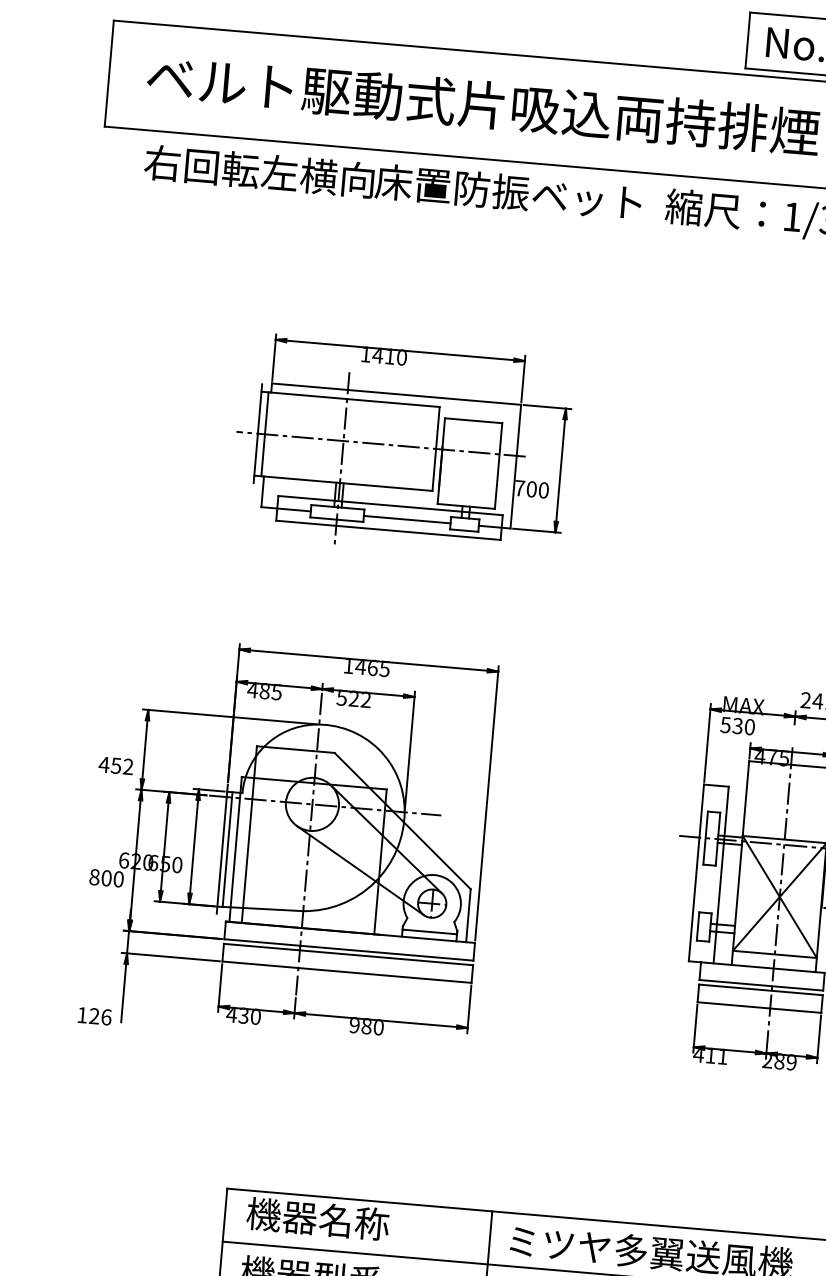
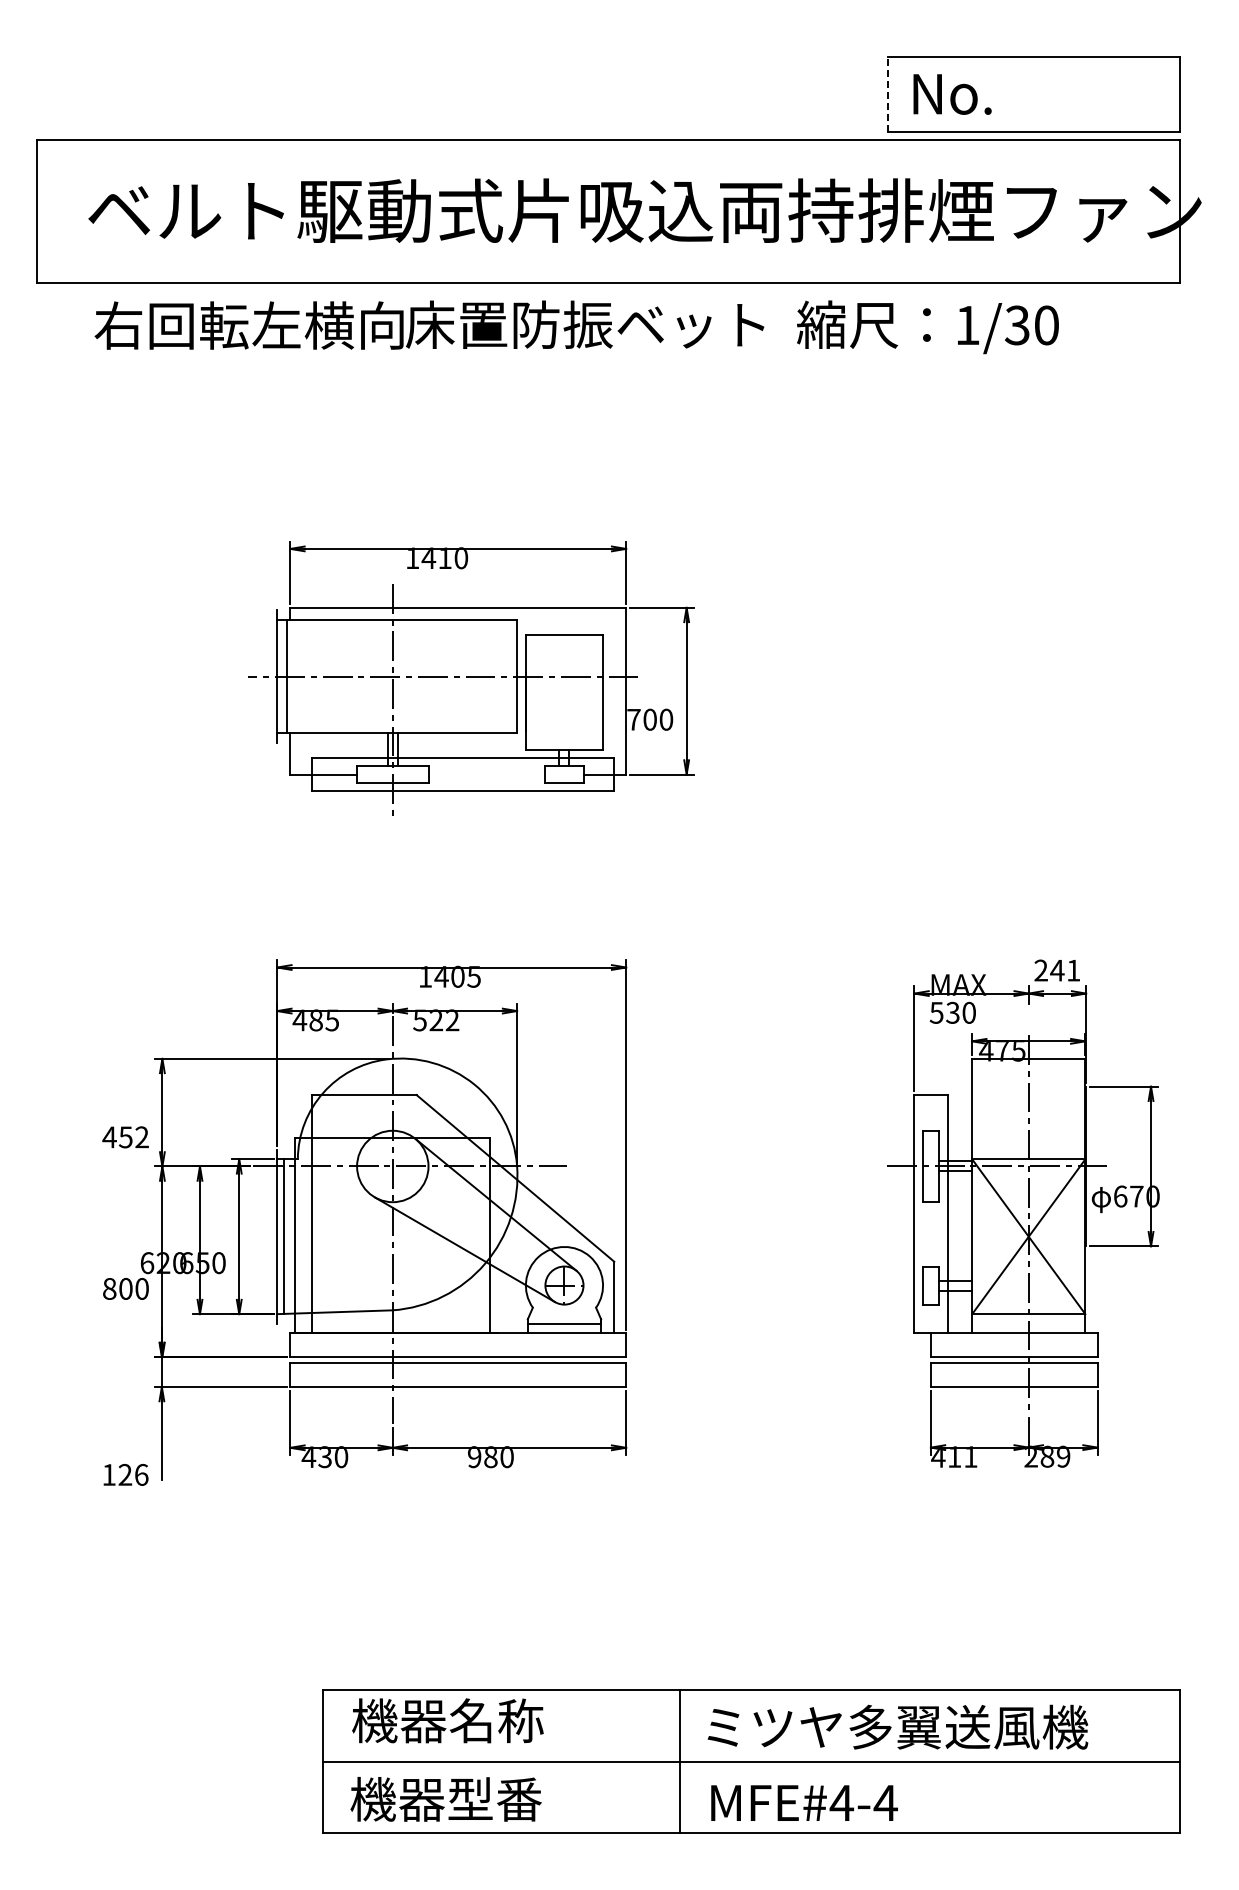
line: (747, 40) -> (887, 94), solid -> dashed
line: (406, 519) -> (486, 774), removed
text: (372, 667) -> (457, 976), 1465 -> 1405

